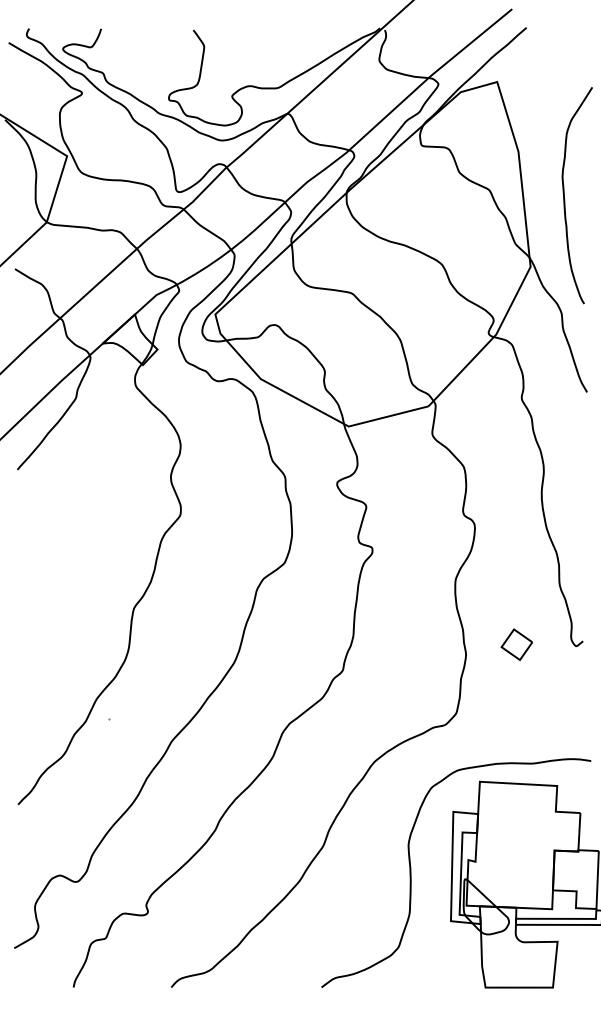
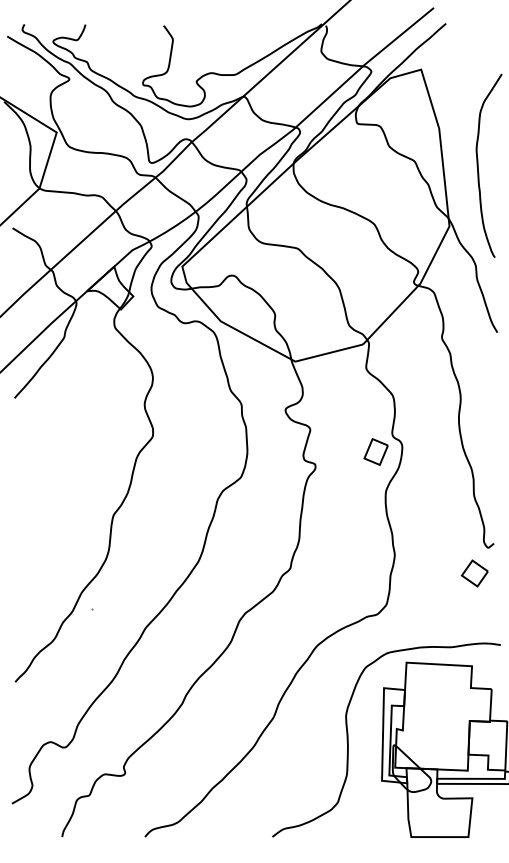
part: (443, 532) -> (375, 451), added
part: (516, 644) -> (474, 573), moved

